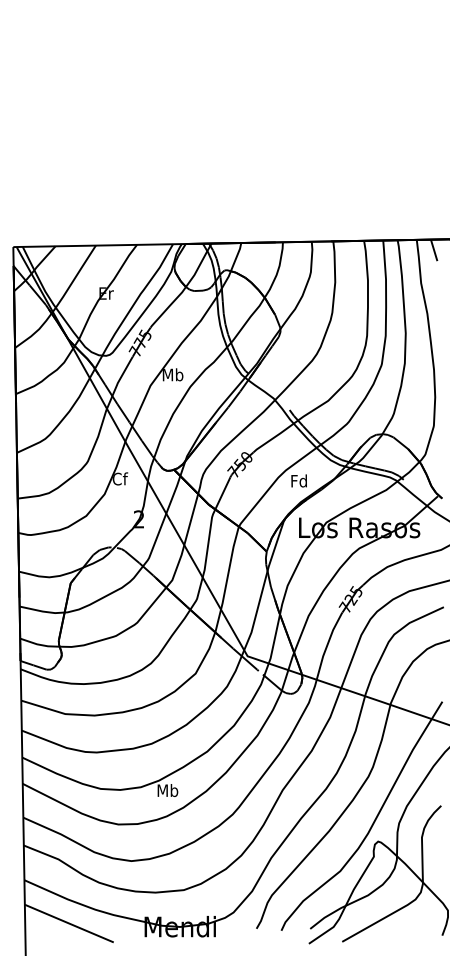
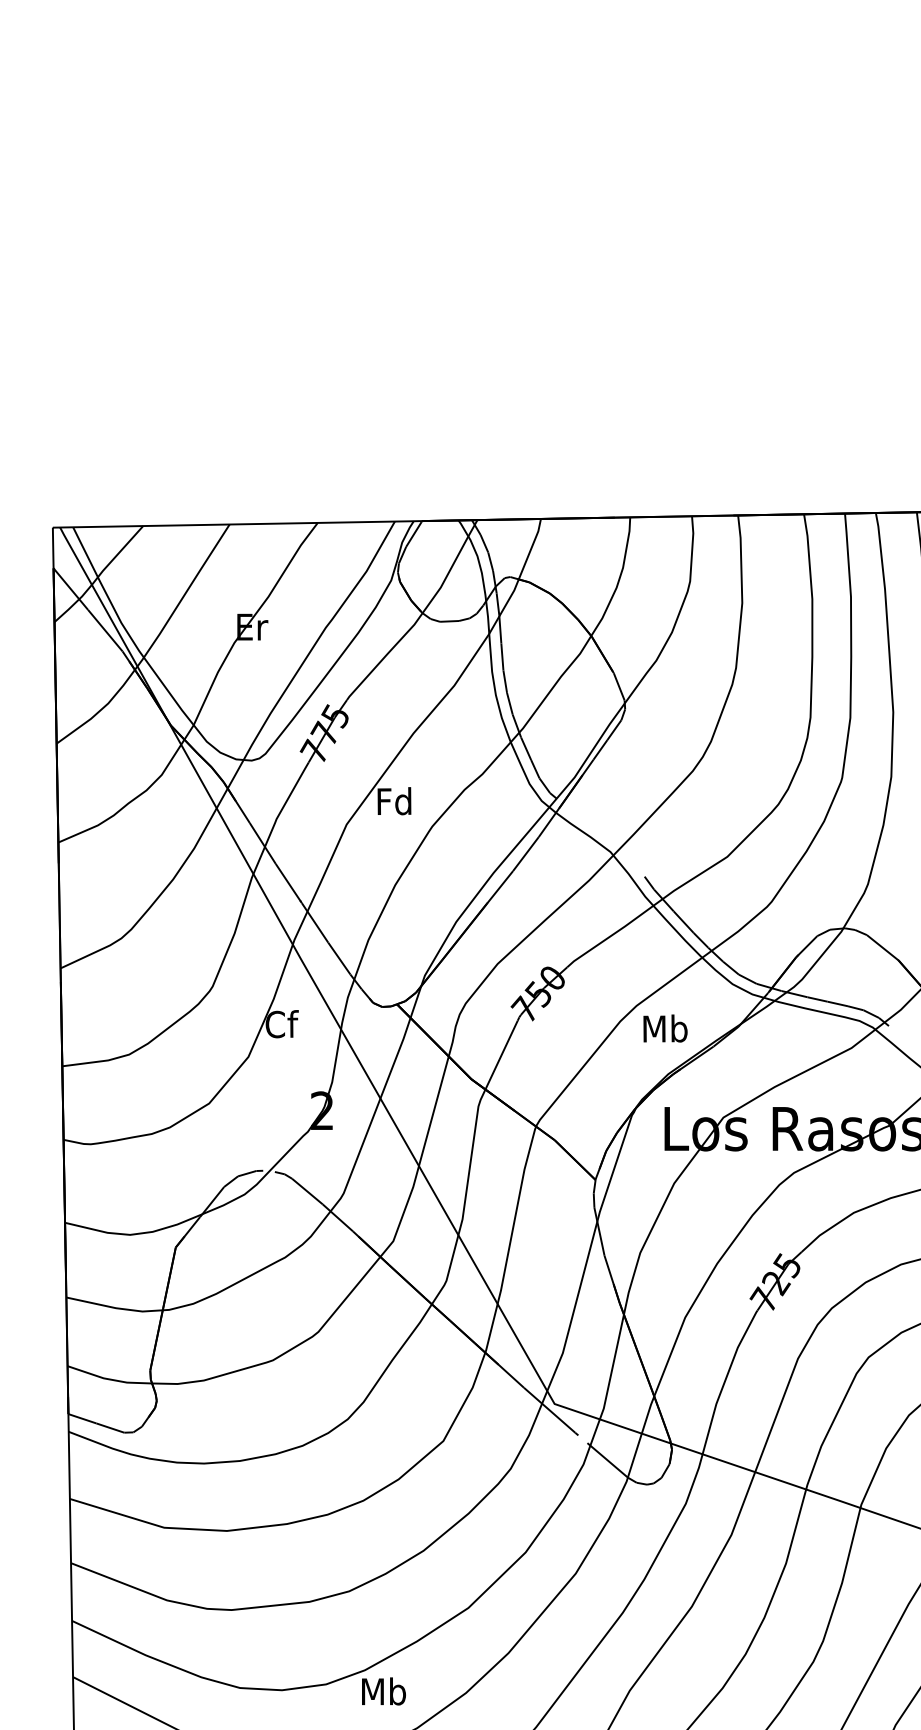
text: (172, 374) -> (393, 800), Mb -> Fd
text: (299, 480) -> (665, 1027), Fd -> Mb

